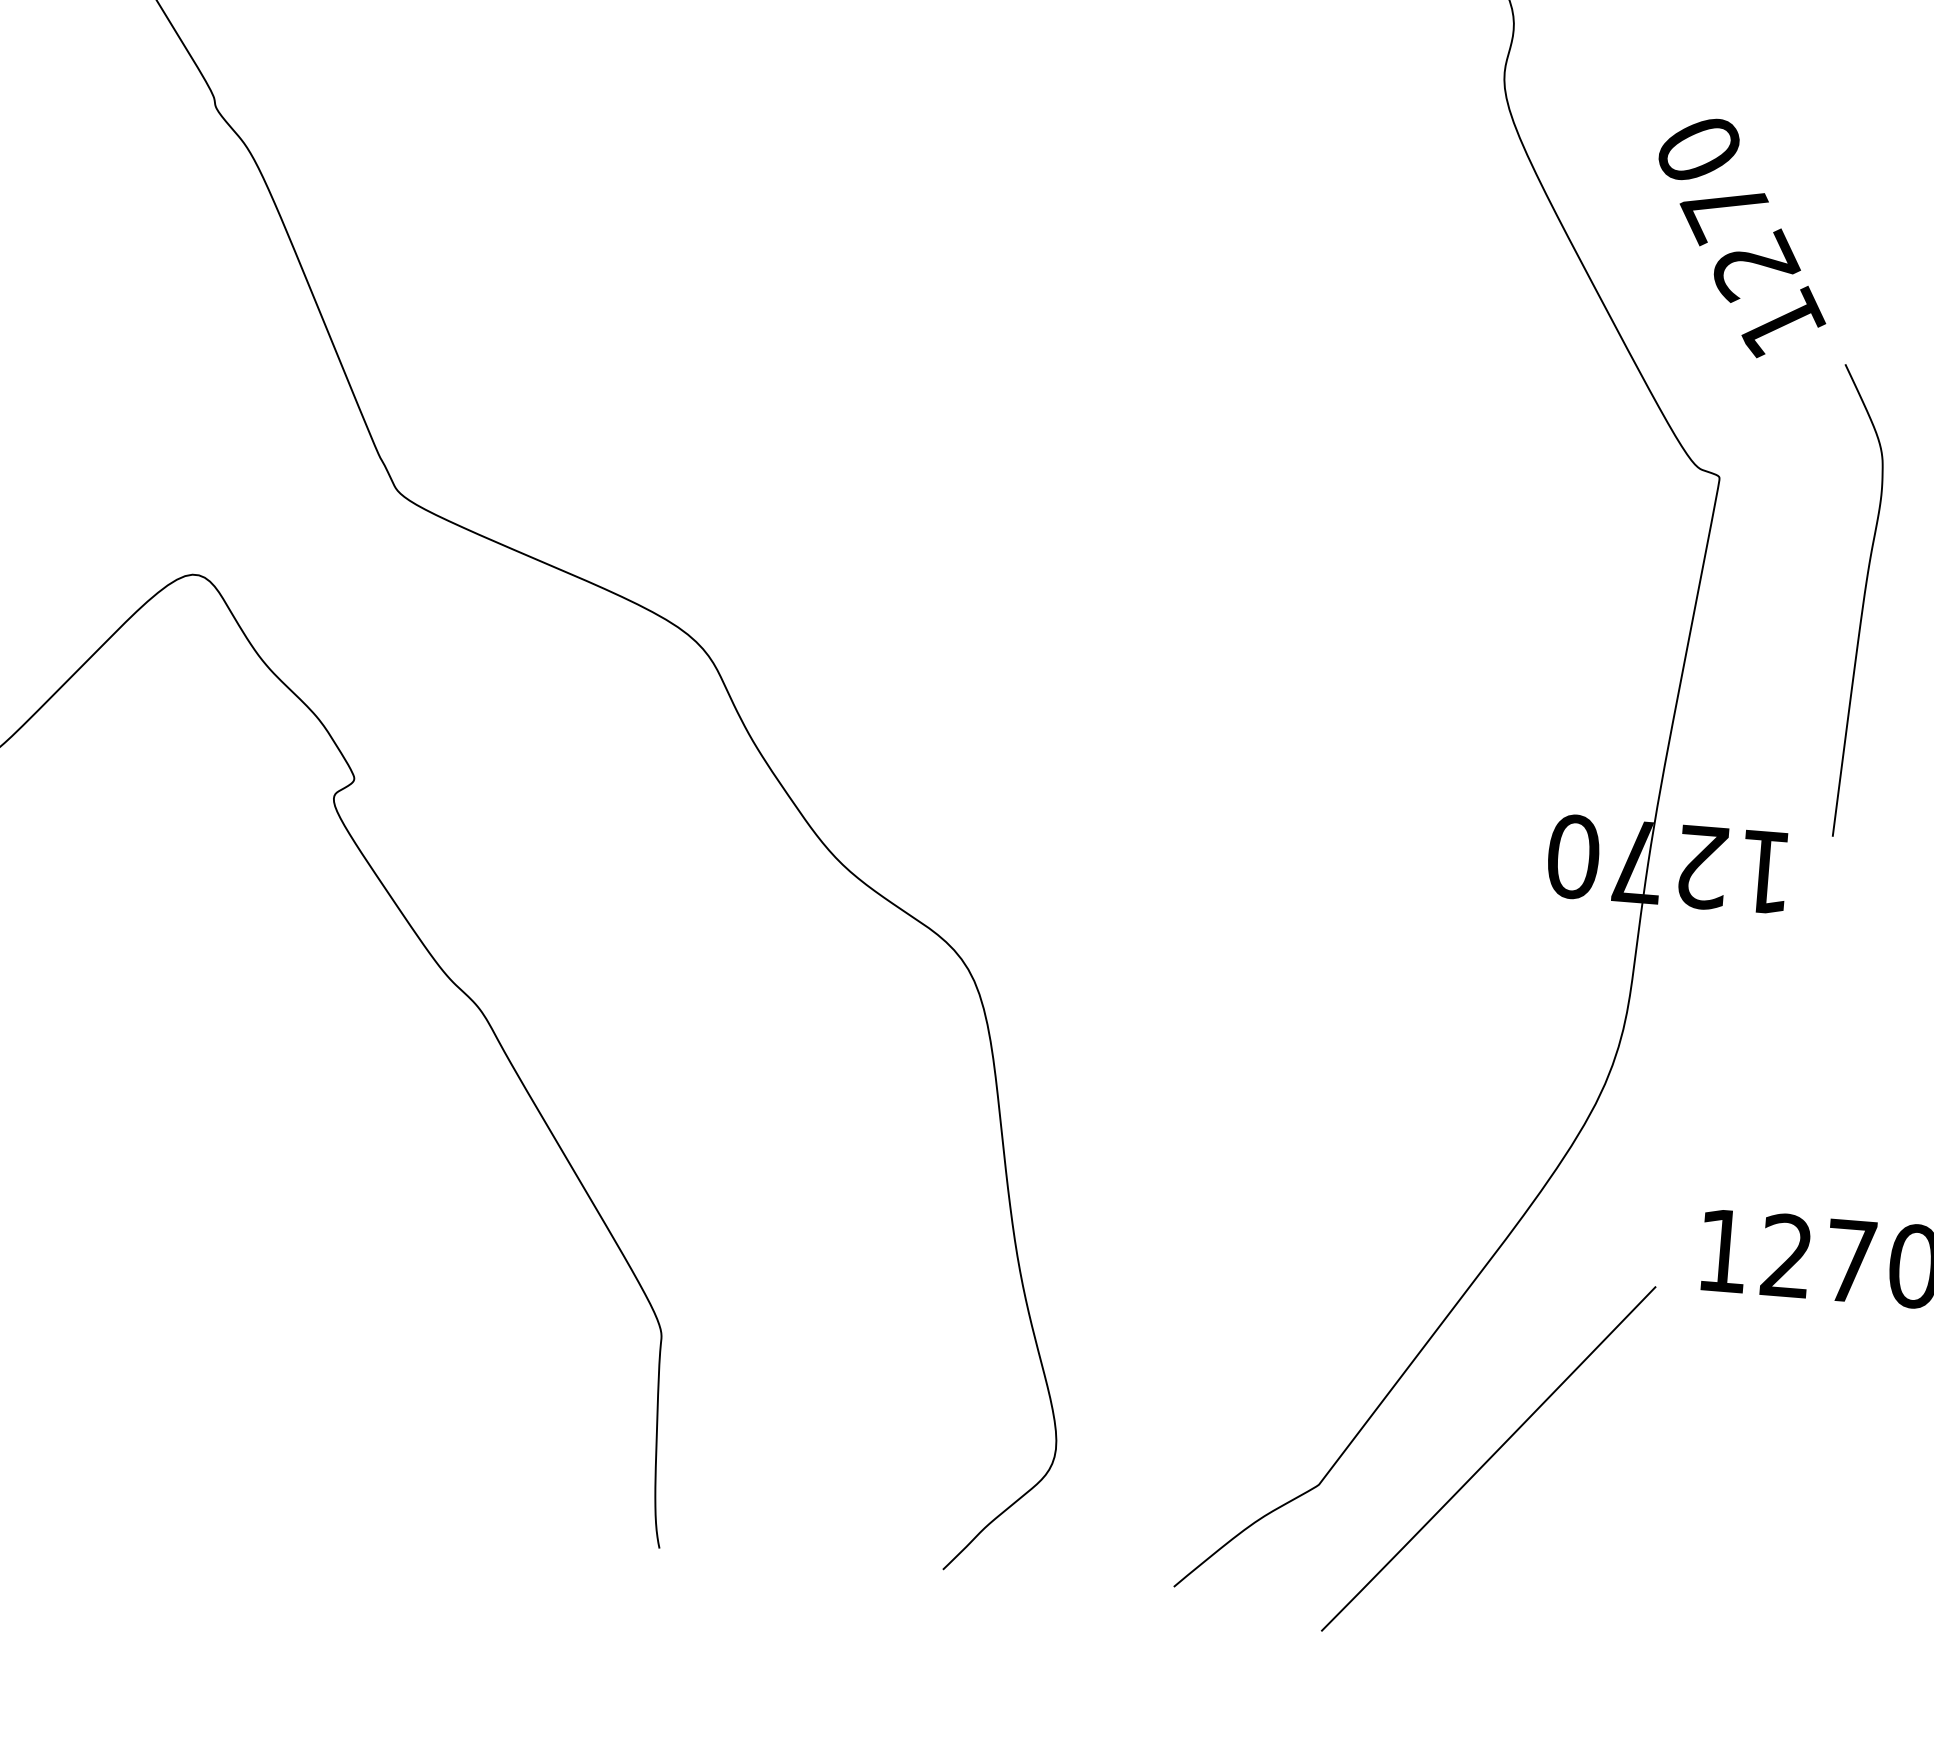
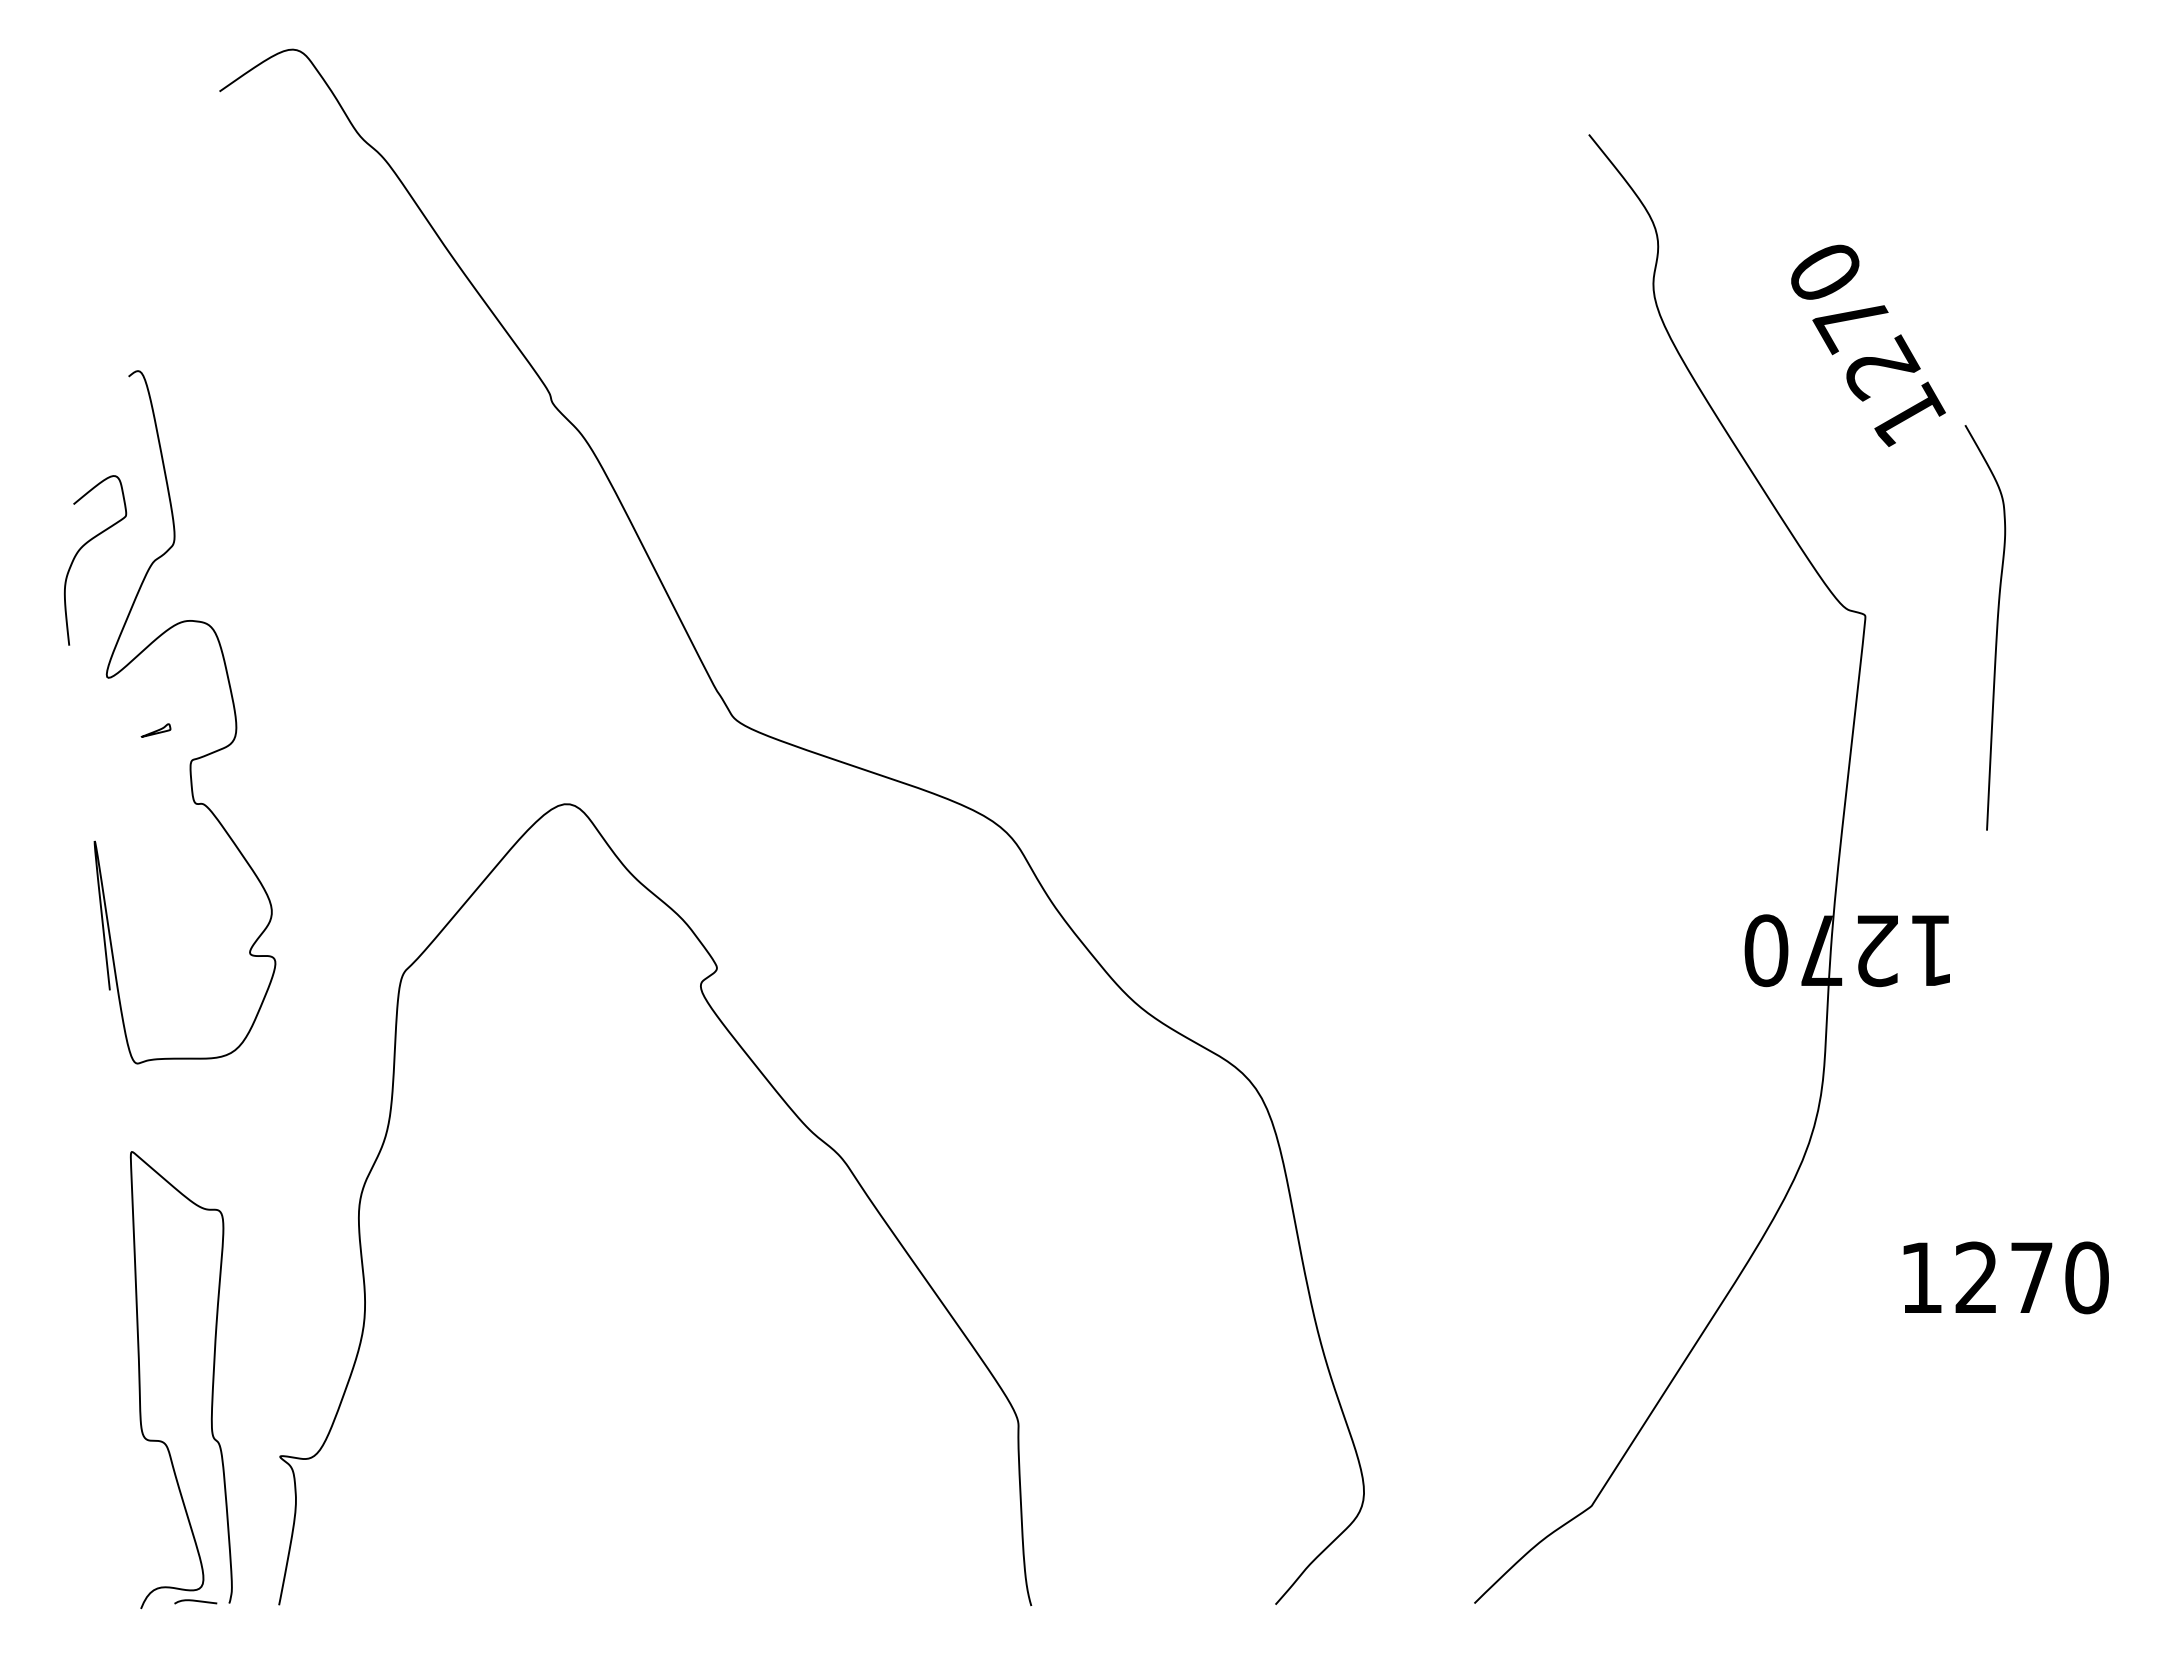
text: (1742, 238) -> (1868, 345), moved
curve: (1862, 601) -> (1996, 627), moved
line: (1489, 1458) -> (1735, 1471), removed

